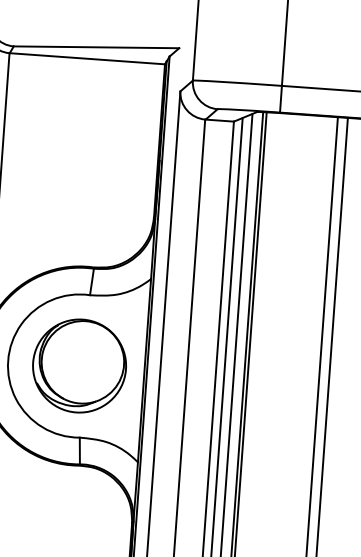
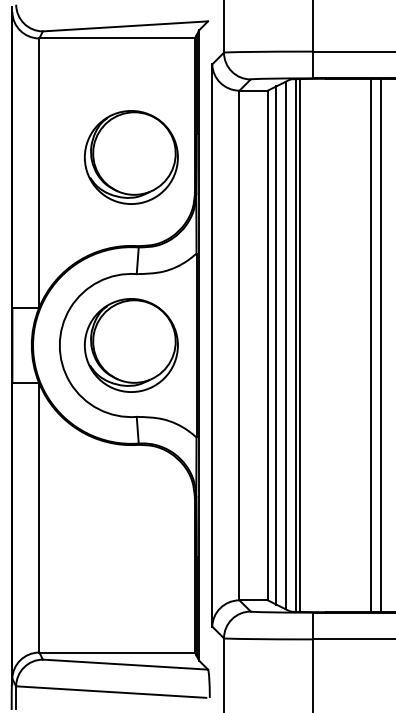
part: (93, 178) -> (131, 157), added

